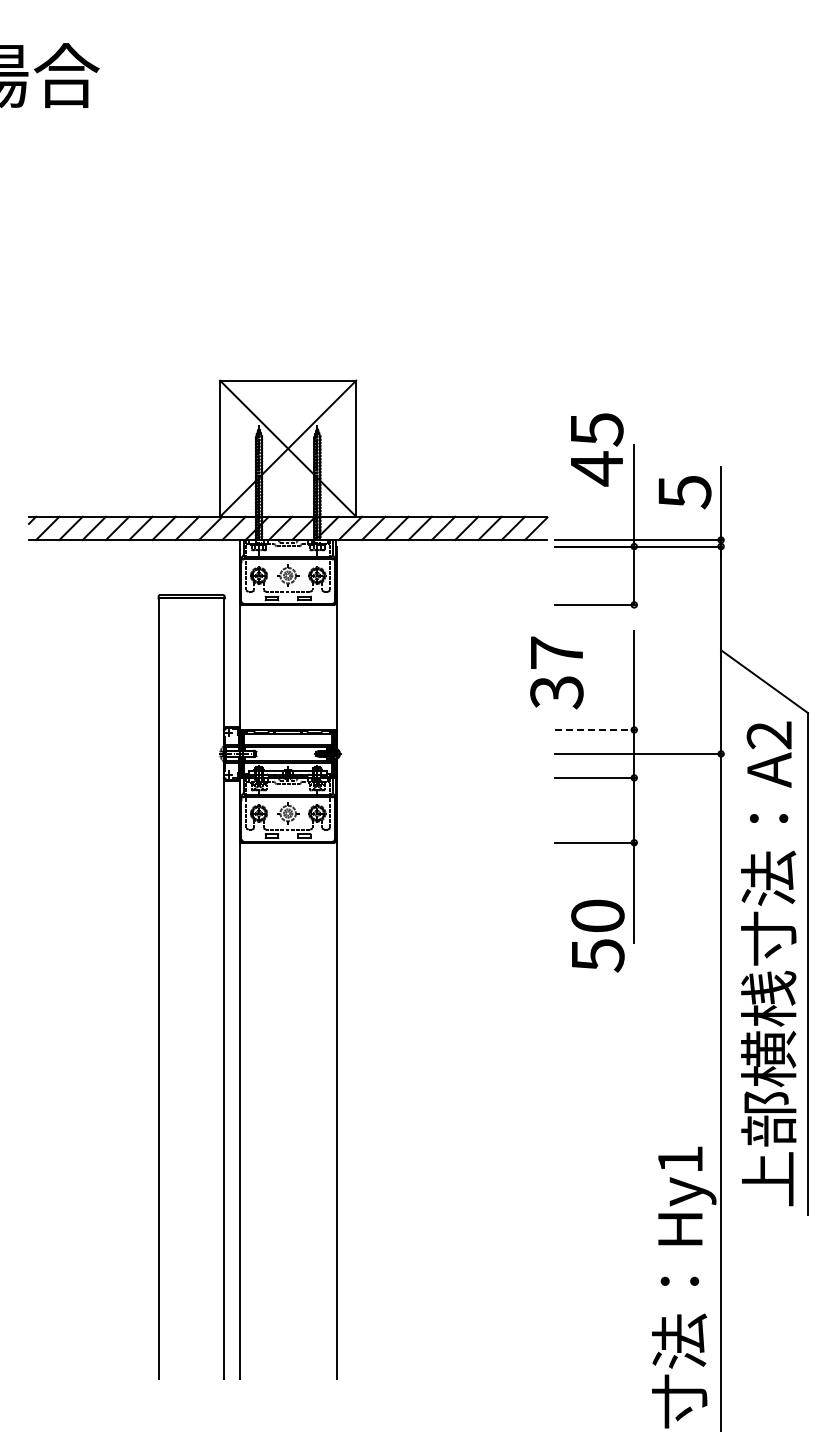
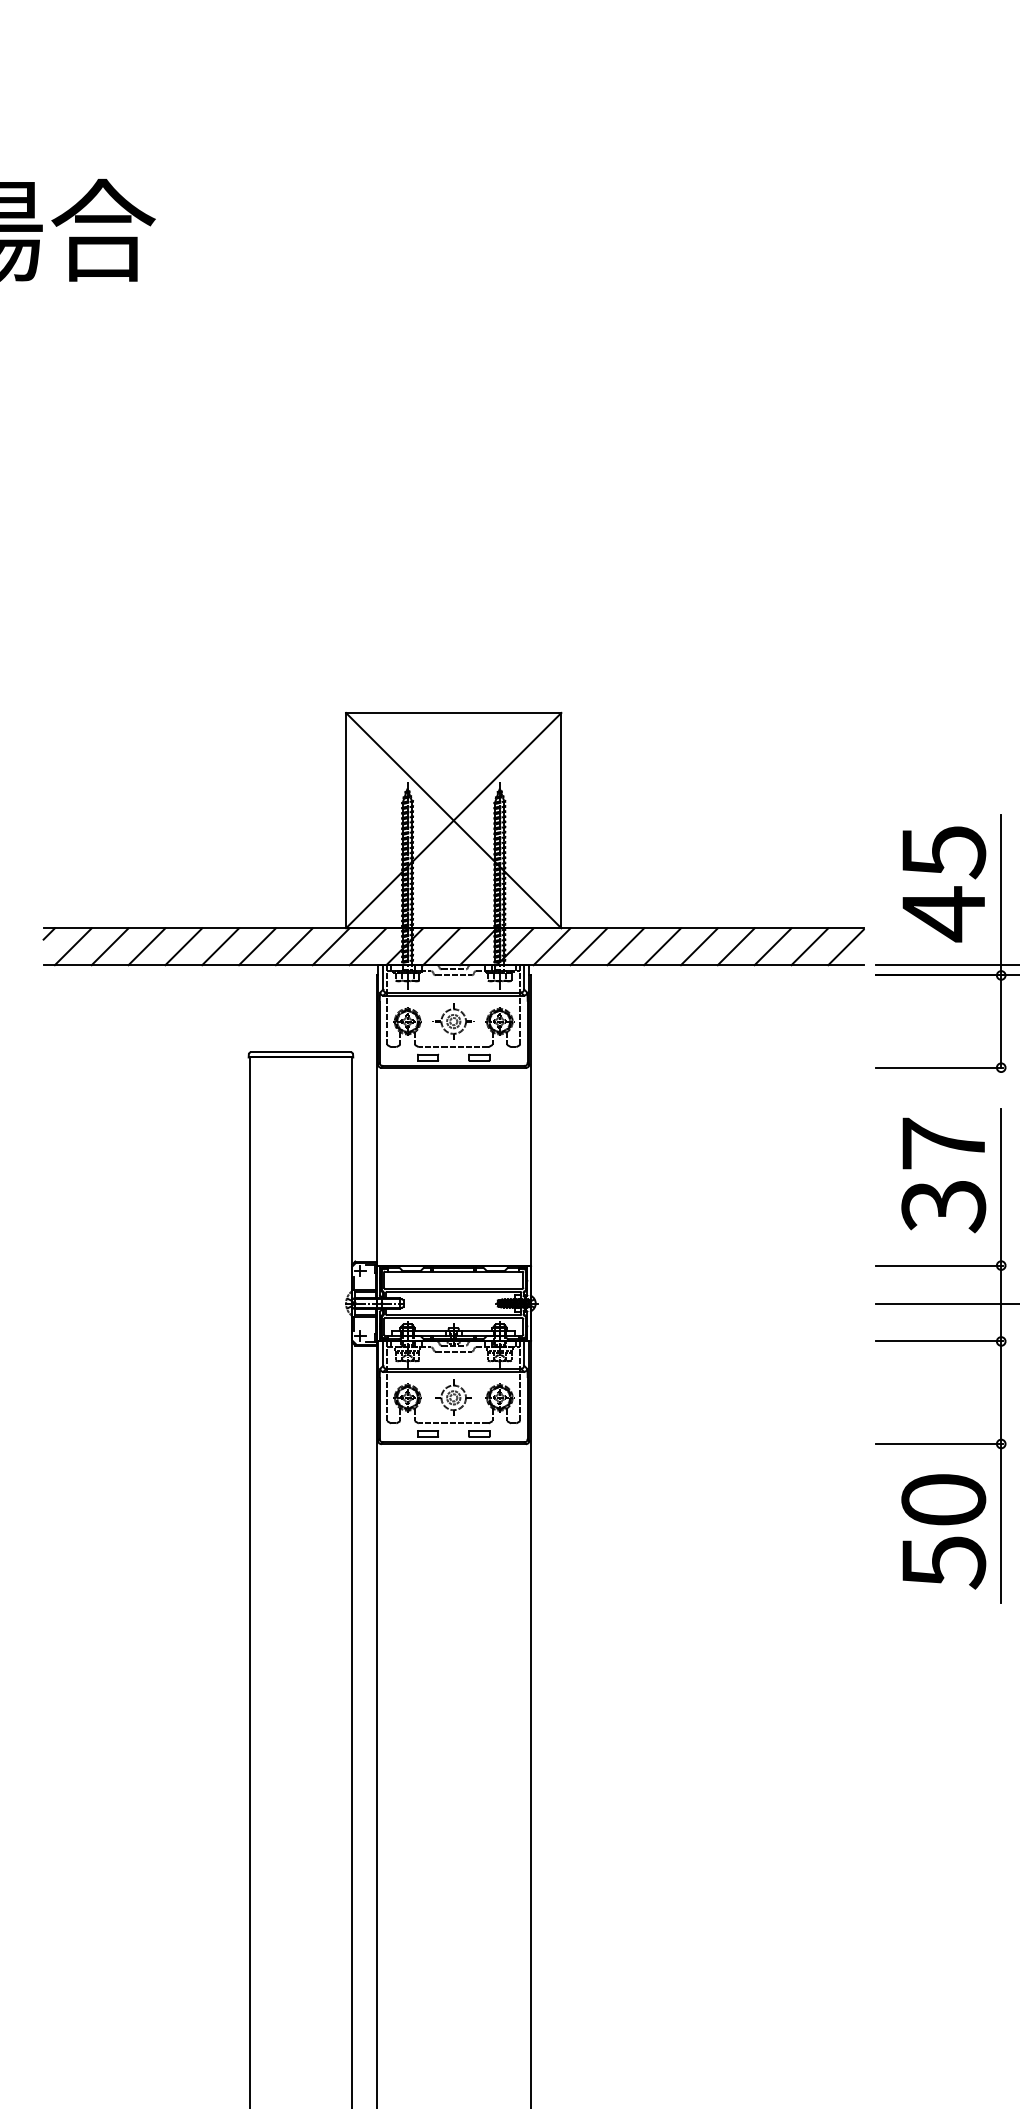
text: (597, 449) -> (944, 883), moved
text: (556, 672) -> (943, 1174), moved
line: (595, 729) -> (939, 1264), dashed -> solid
text: (597, 935) -> (943, 1530), moved

